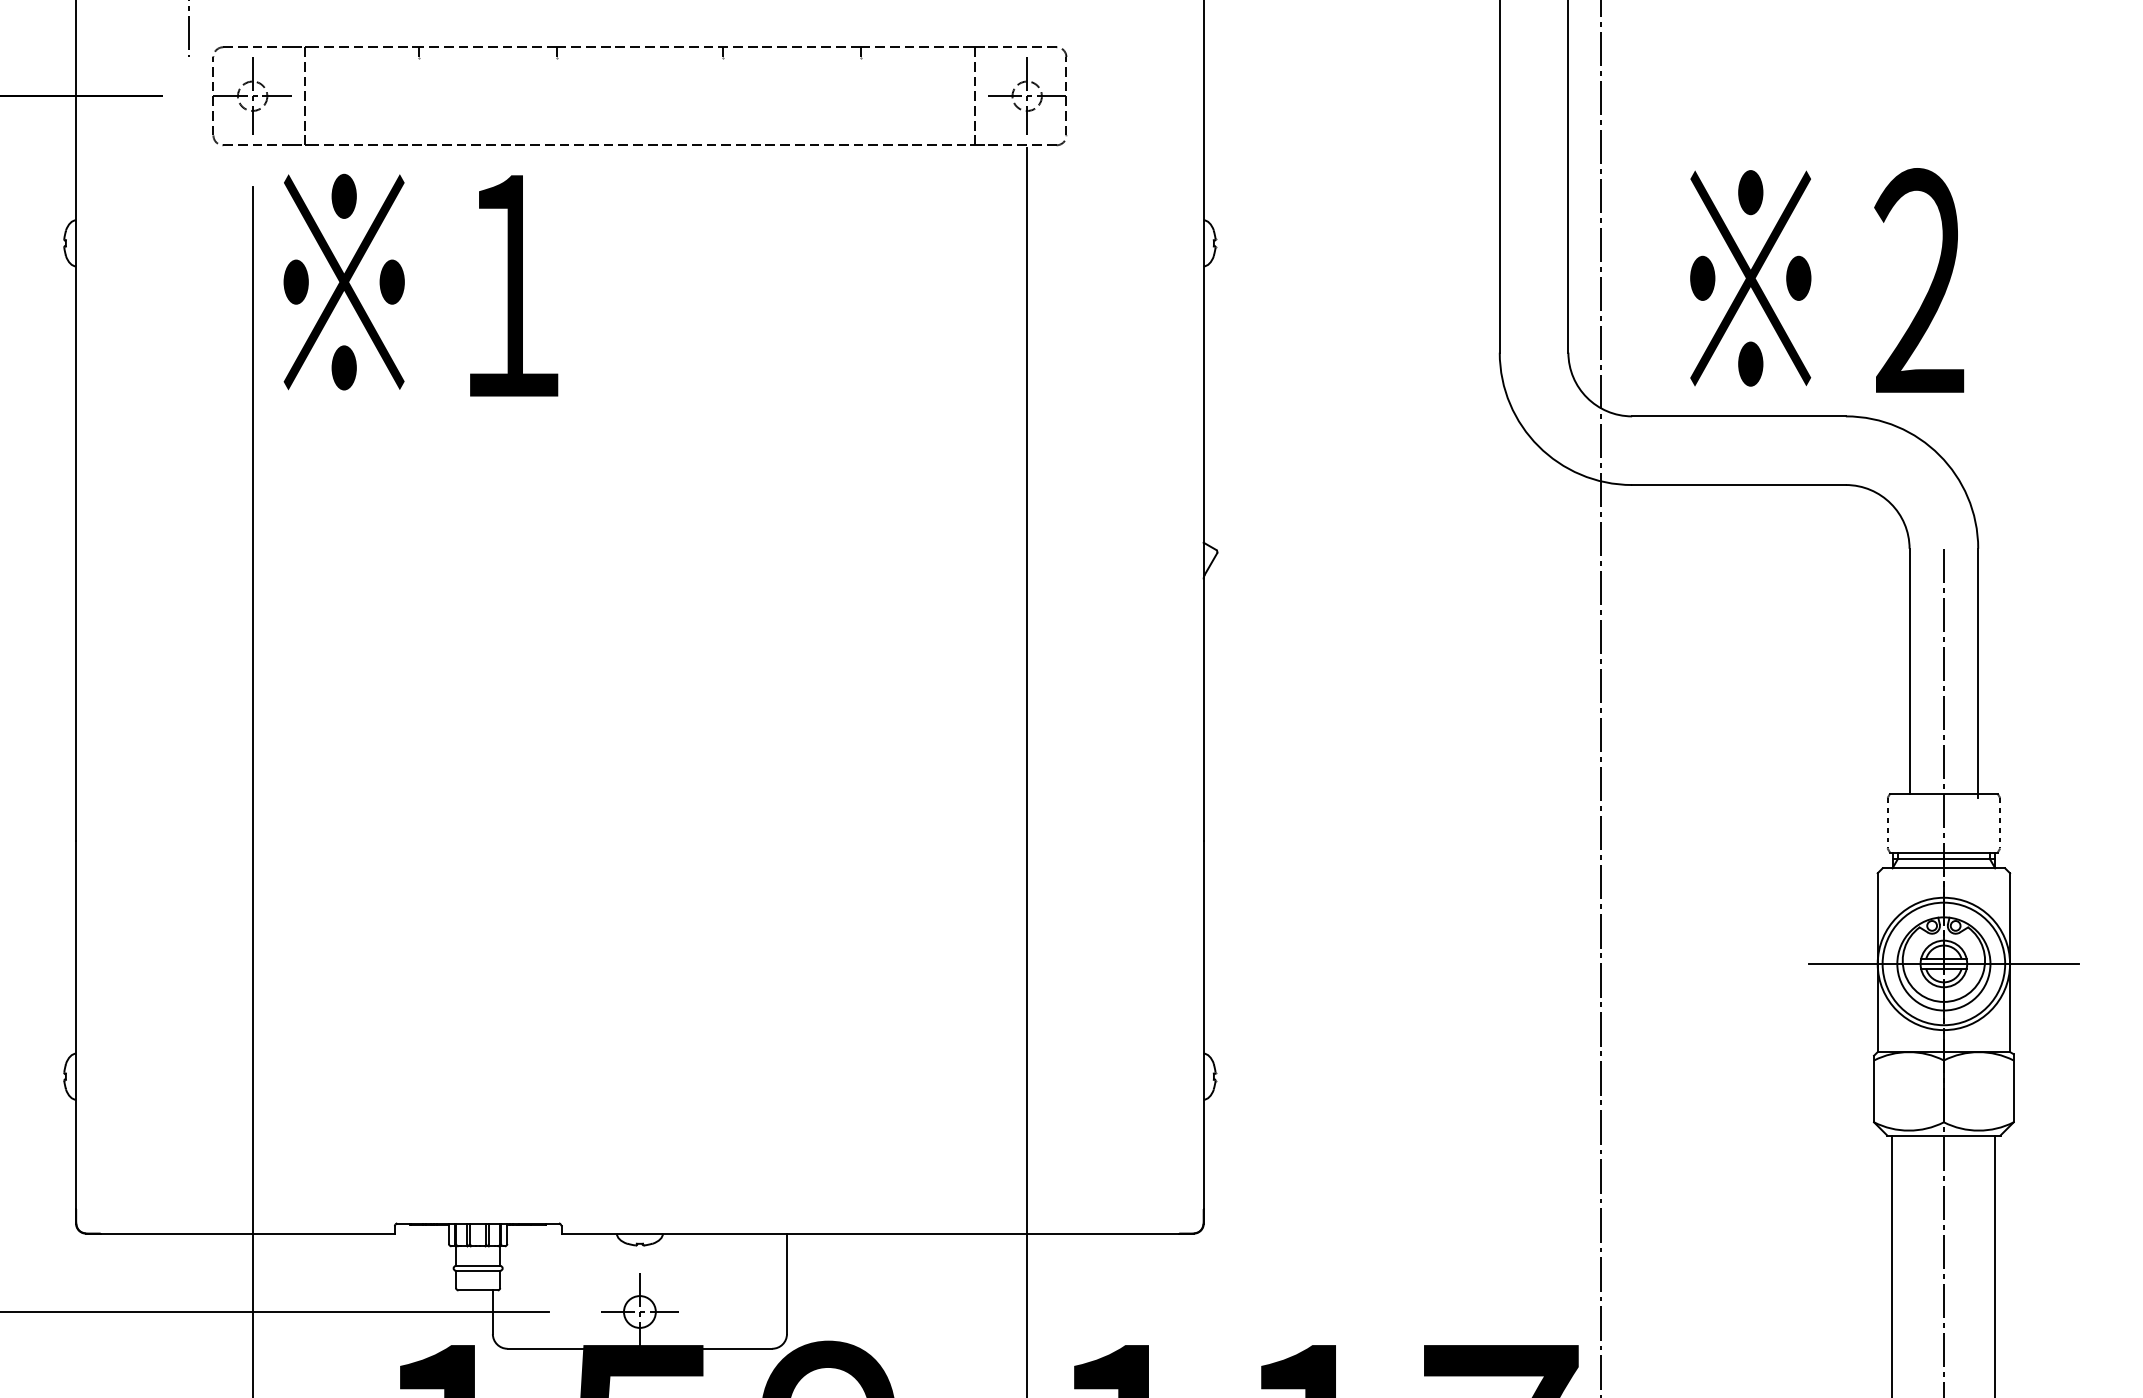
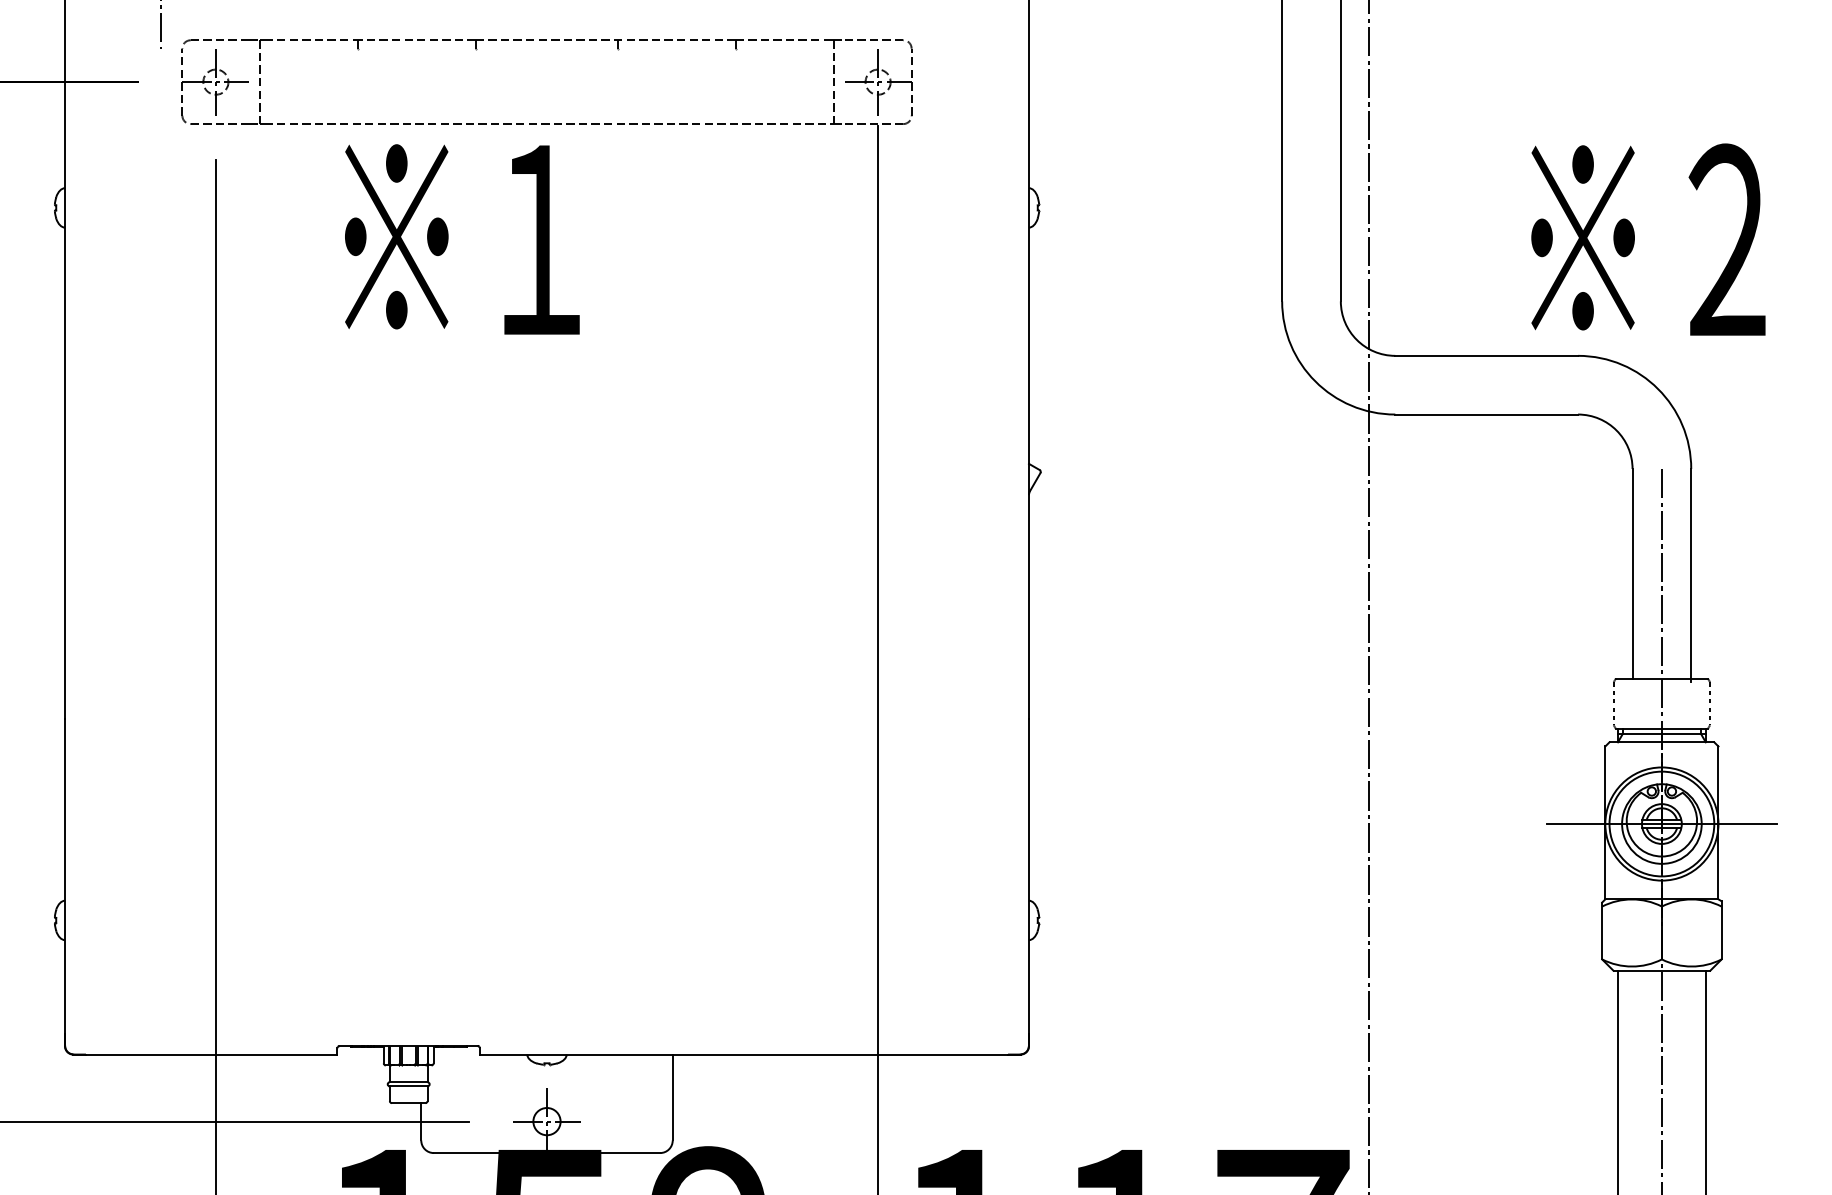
text: (1827, 280) -> (1648, 239), moved
text: (420, 284) -> (461, 238), moved

